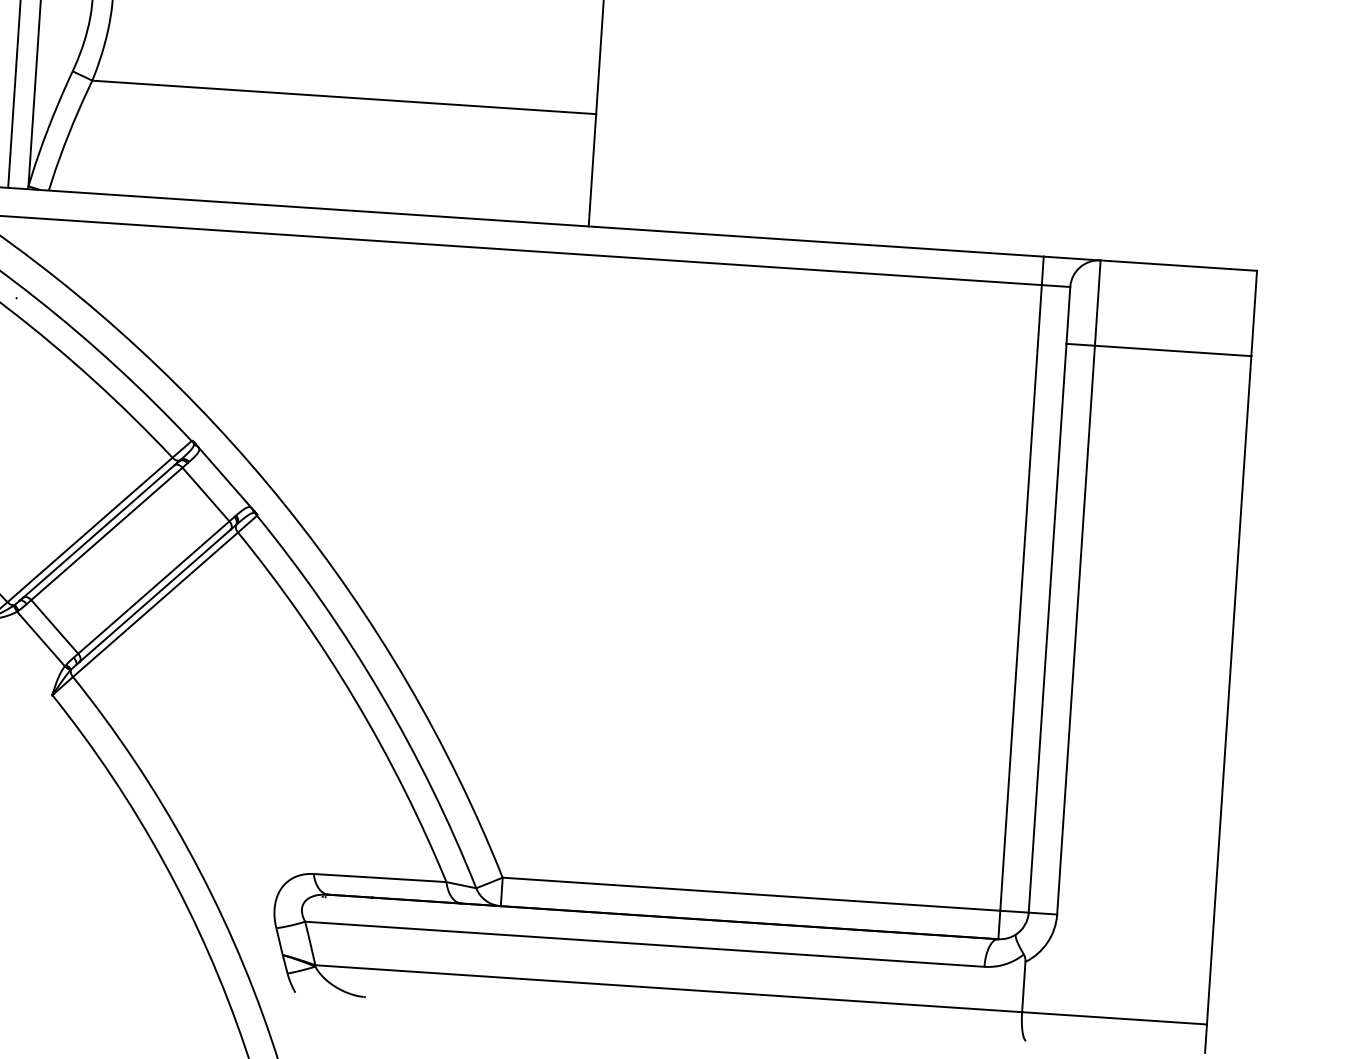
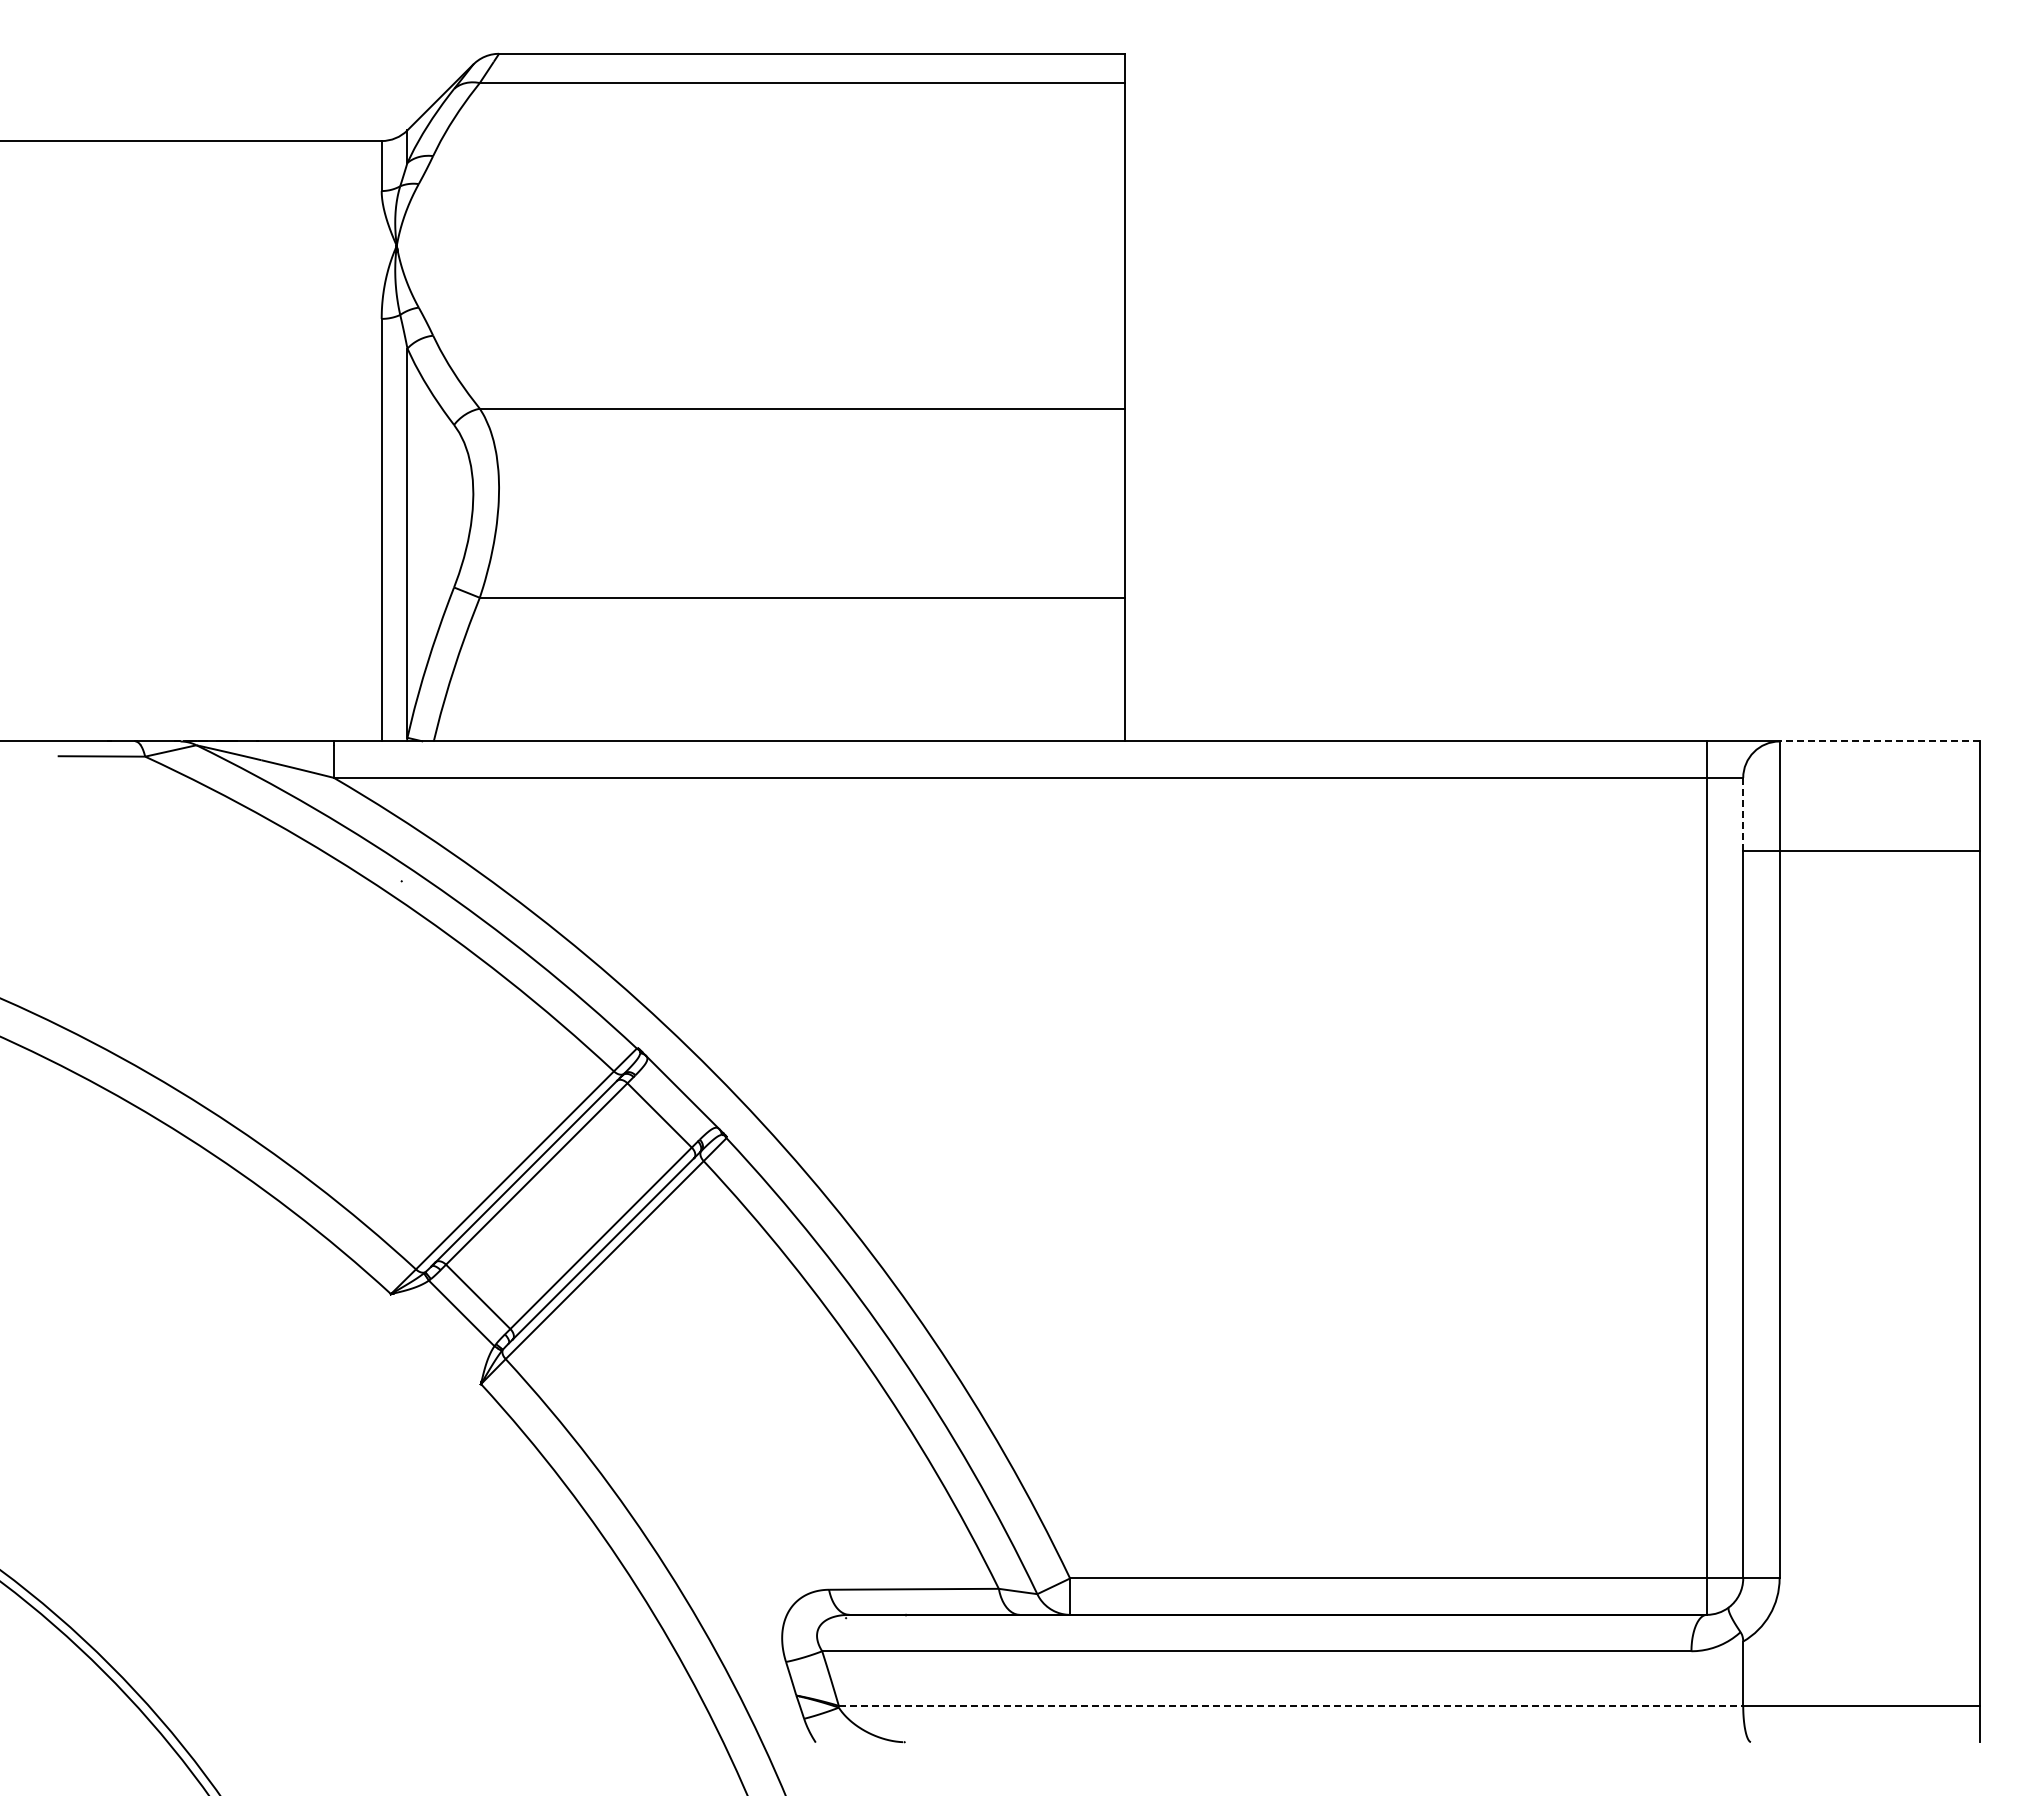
line: (1178, 265) -> (1879, 741), solid -> dashed
line: (1068, 315) -> (1743, 814), solid -> dashed
line: (669, 988) -> (1291, 1705), solid -> dashed

